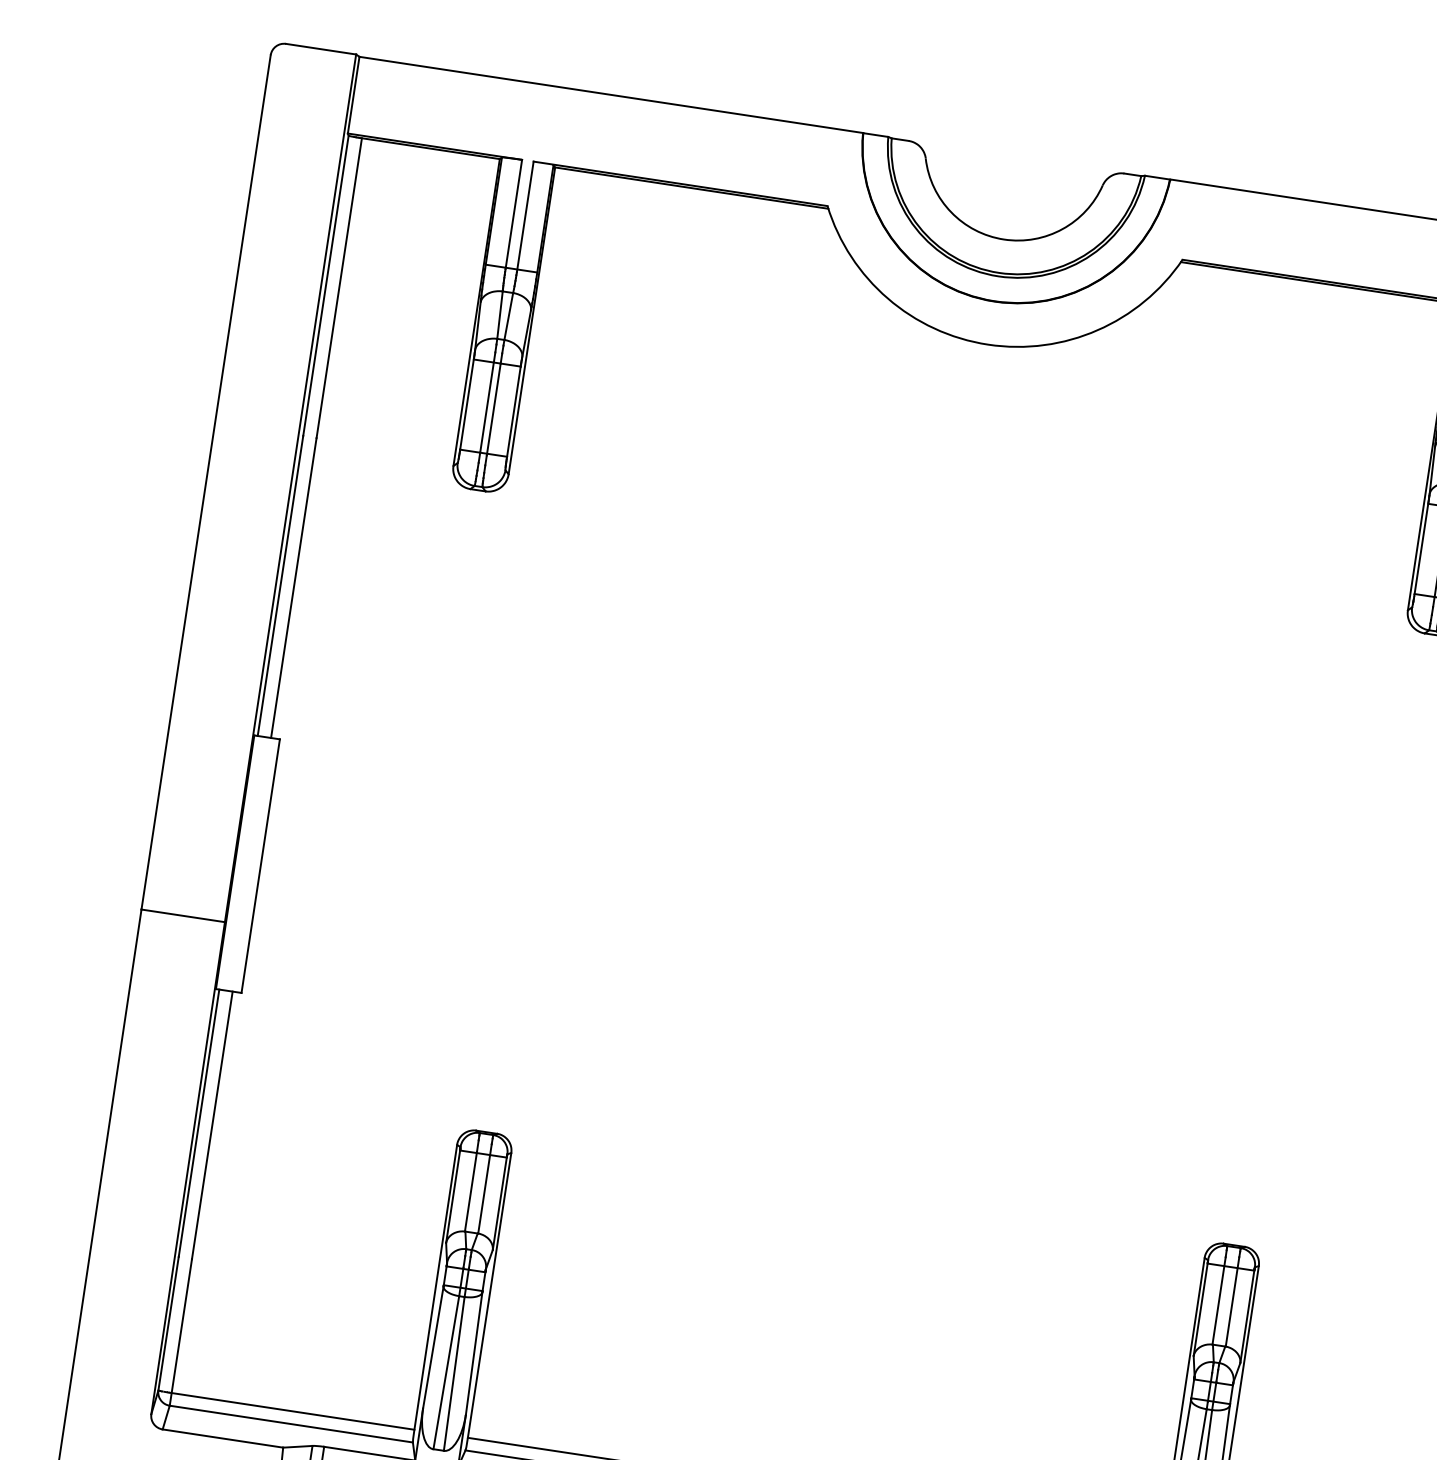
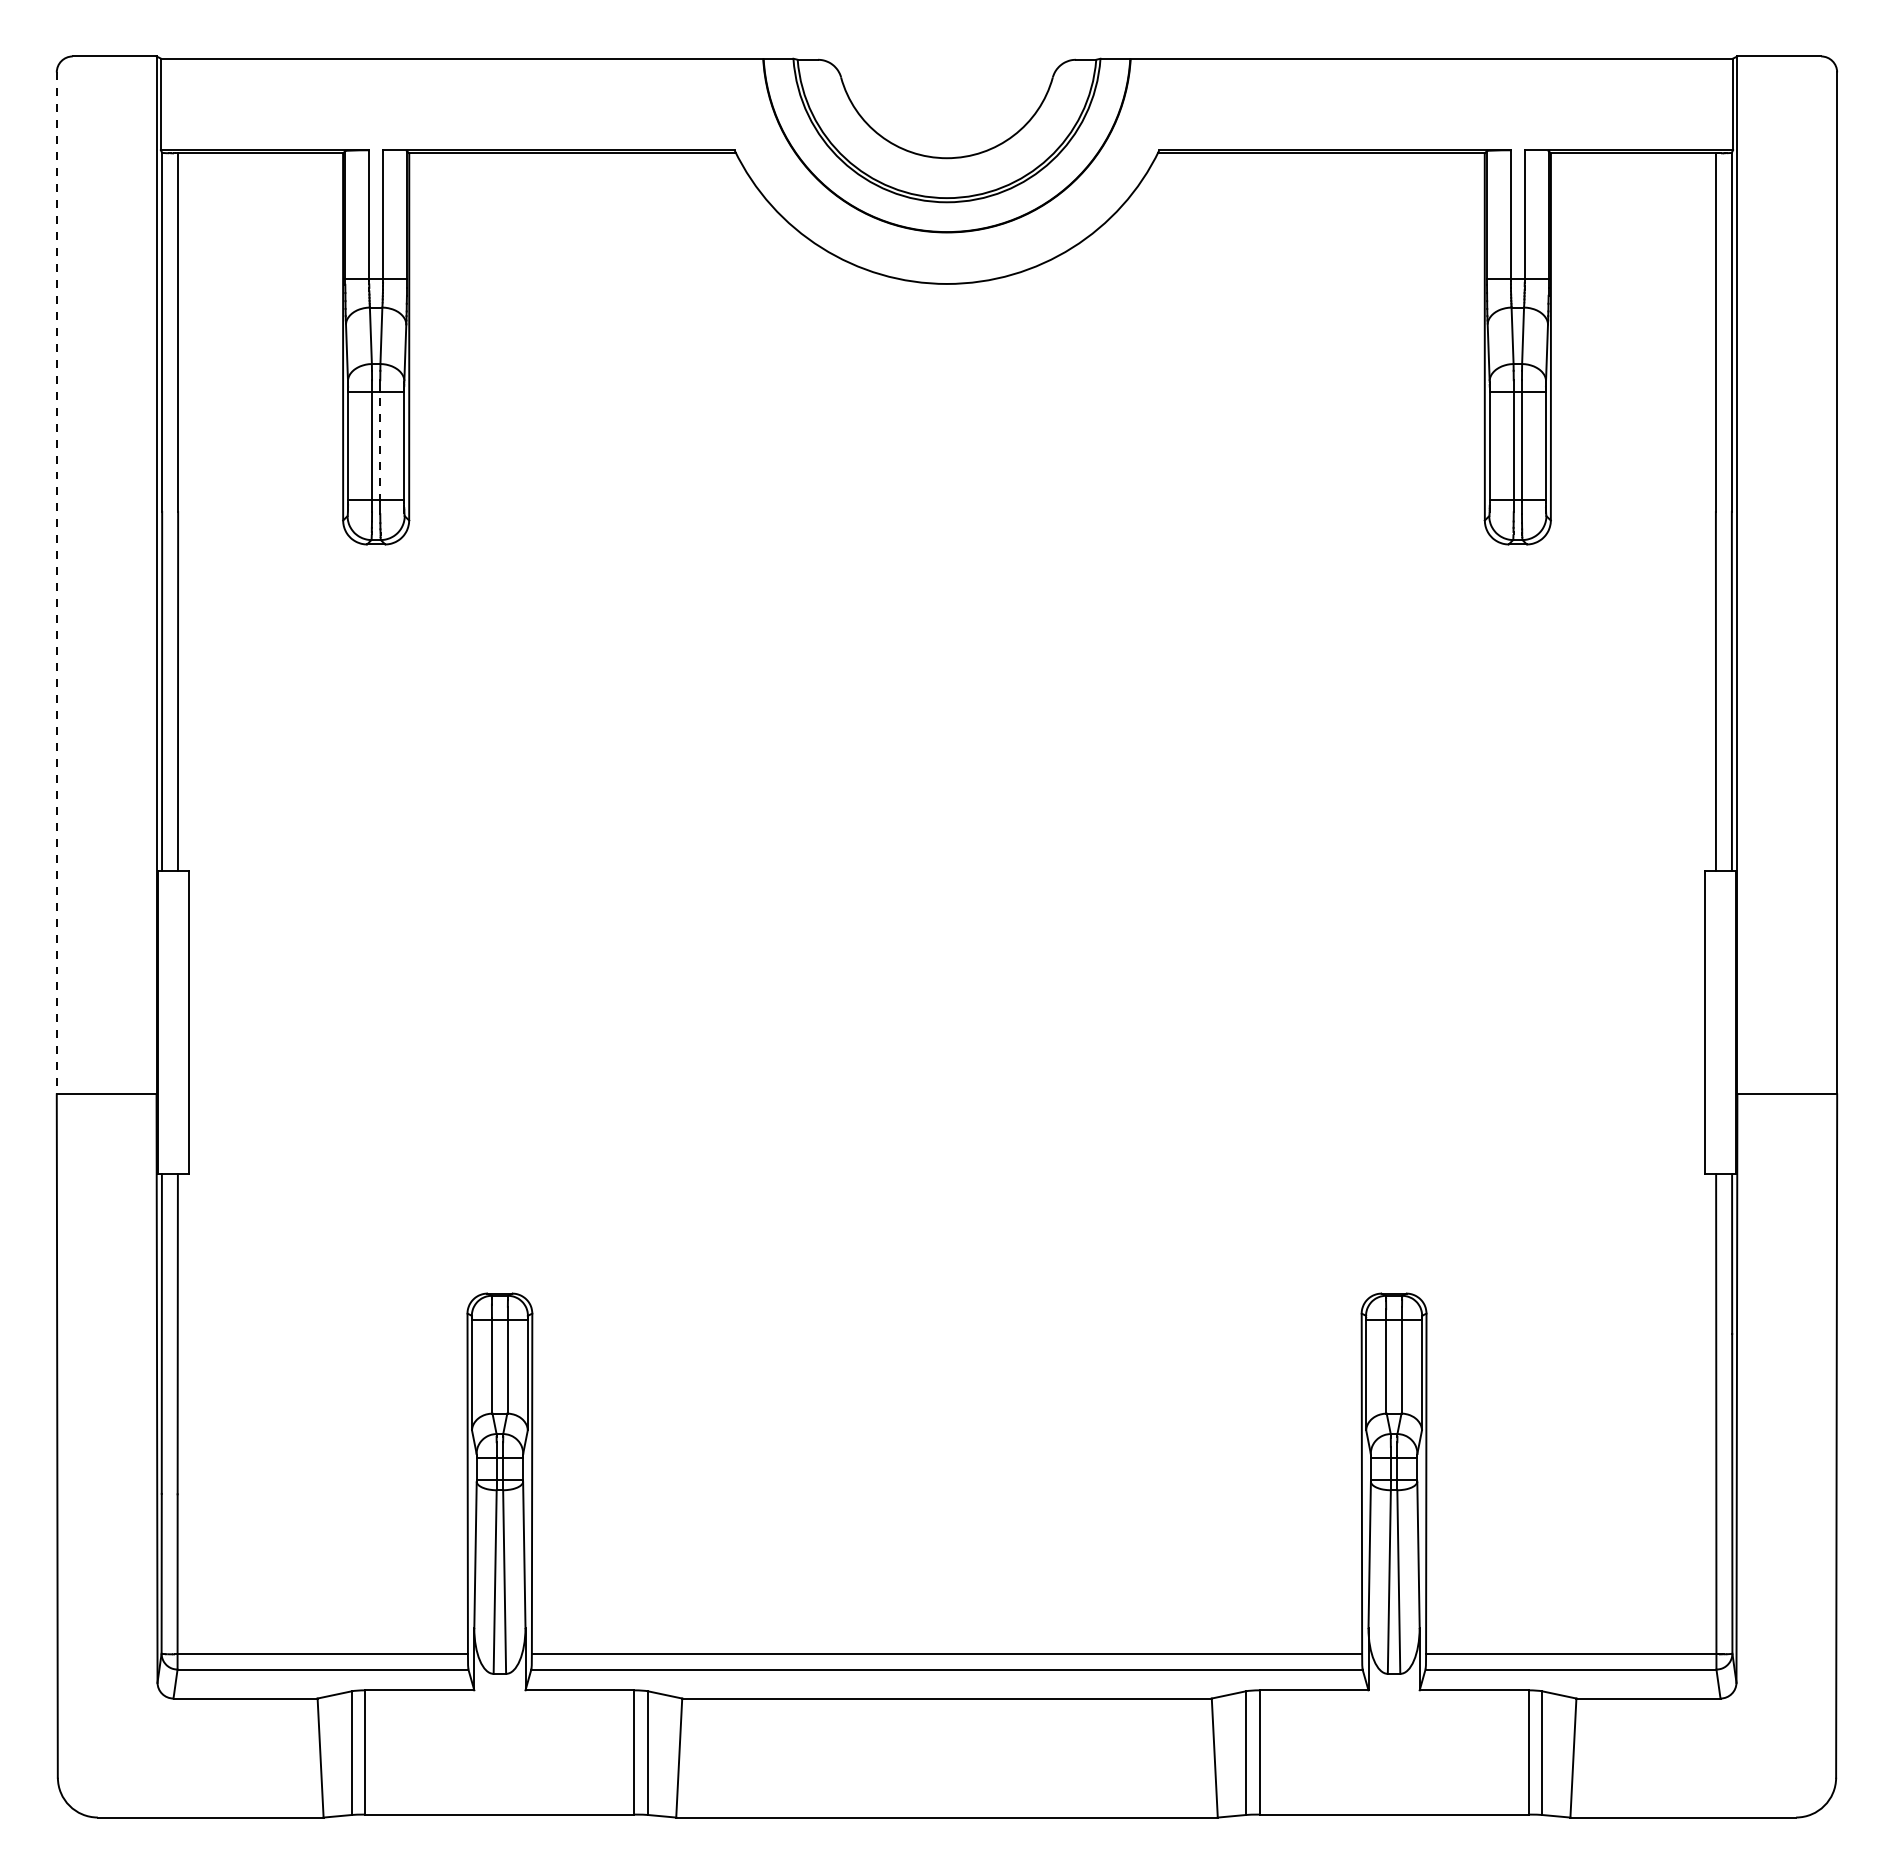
line: (493, 409) -> (380, 447), solid -> dashed
line: (205, 482) -> (56, 583), solid -> dashed

